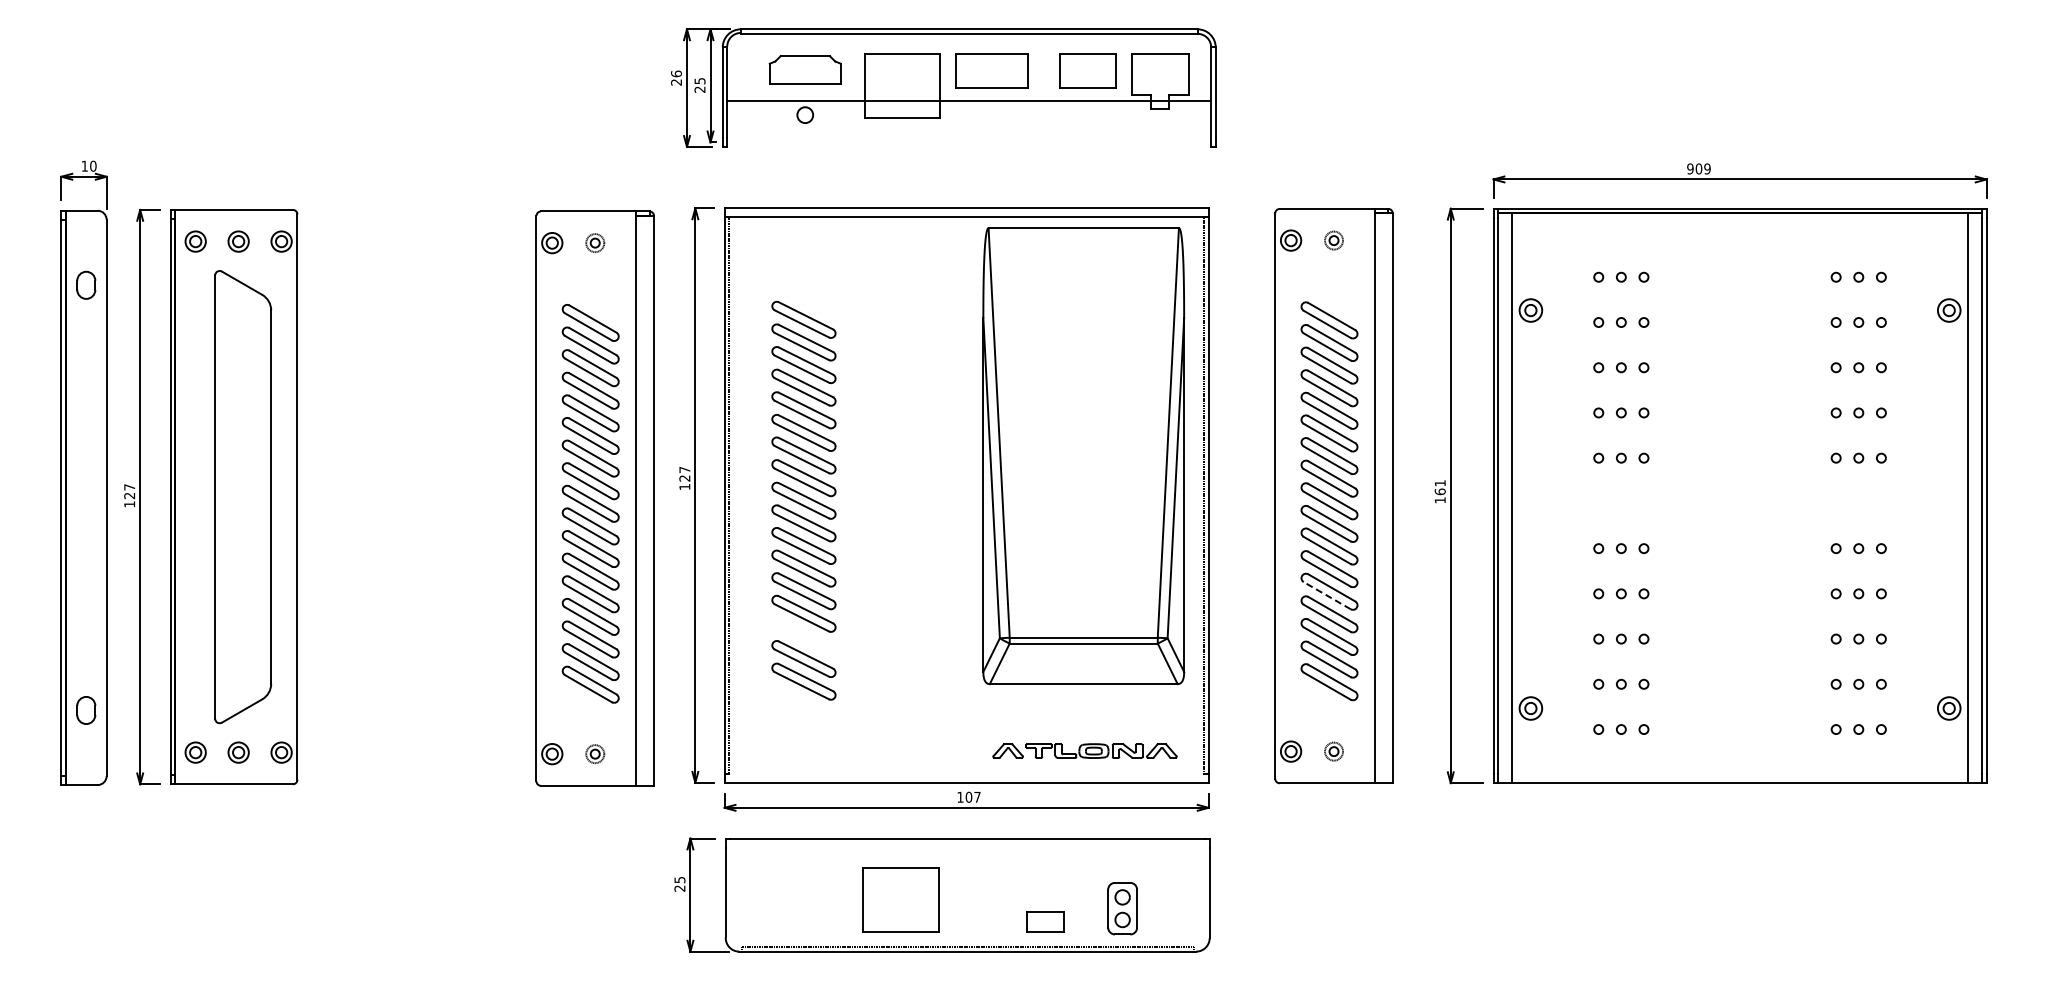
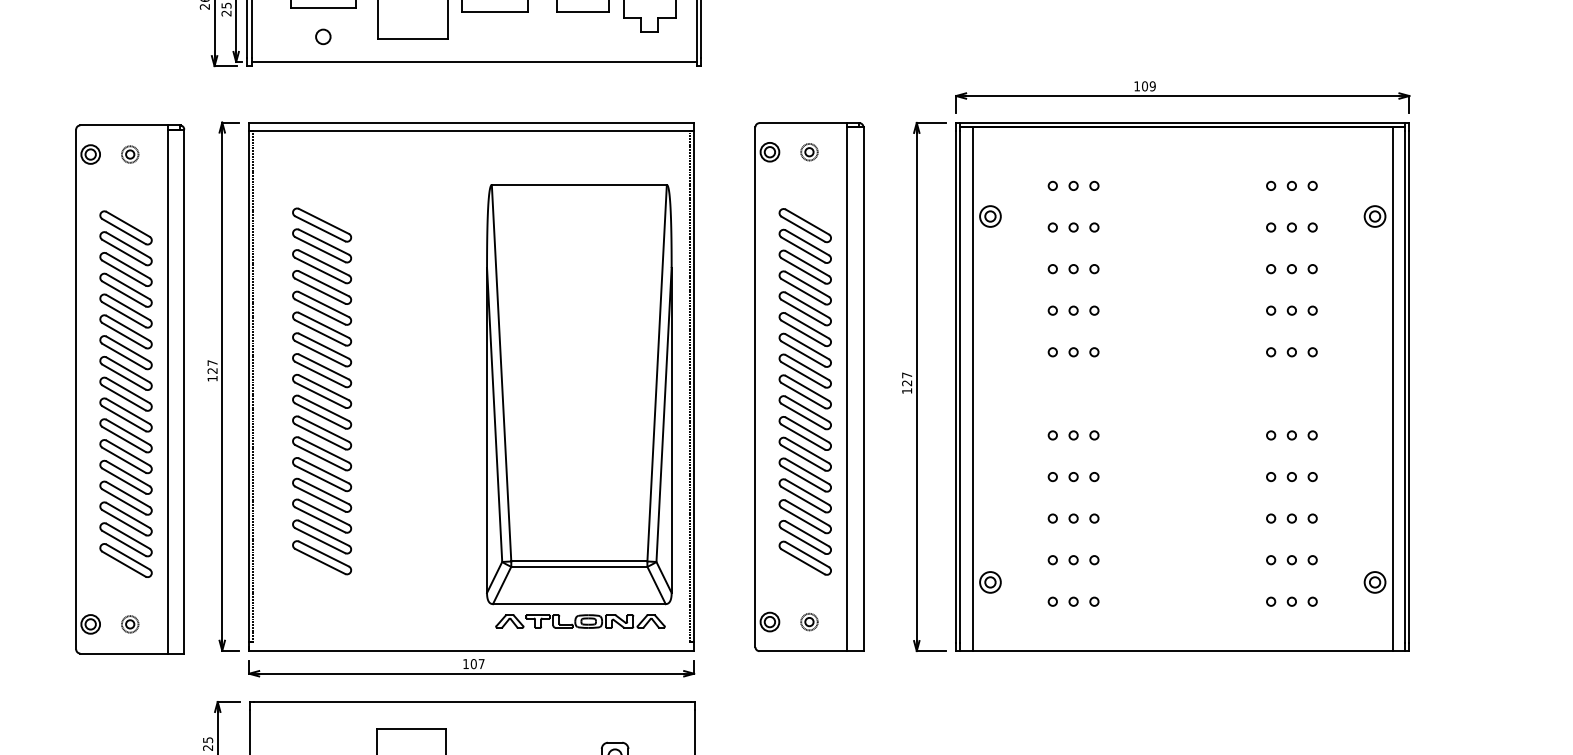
line: (969, 101) -> (474, 62), moved
text: (1690, 168) -> (1137, 85), 909 -> 109
part: (1083, 456) -> (579, 394), moved
text: (1439, 487) -> (906, 379), 161 -> 127
line: (1326, 595) -> (802, 478), dashed -> solid
part: (803, 636) -> (321, 516), added

